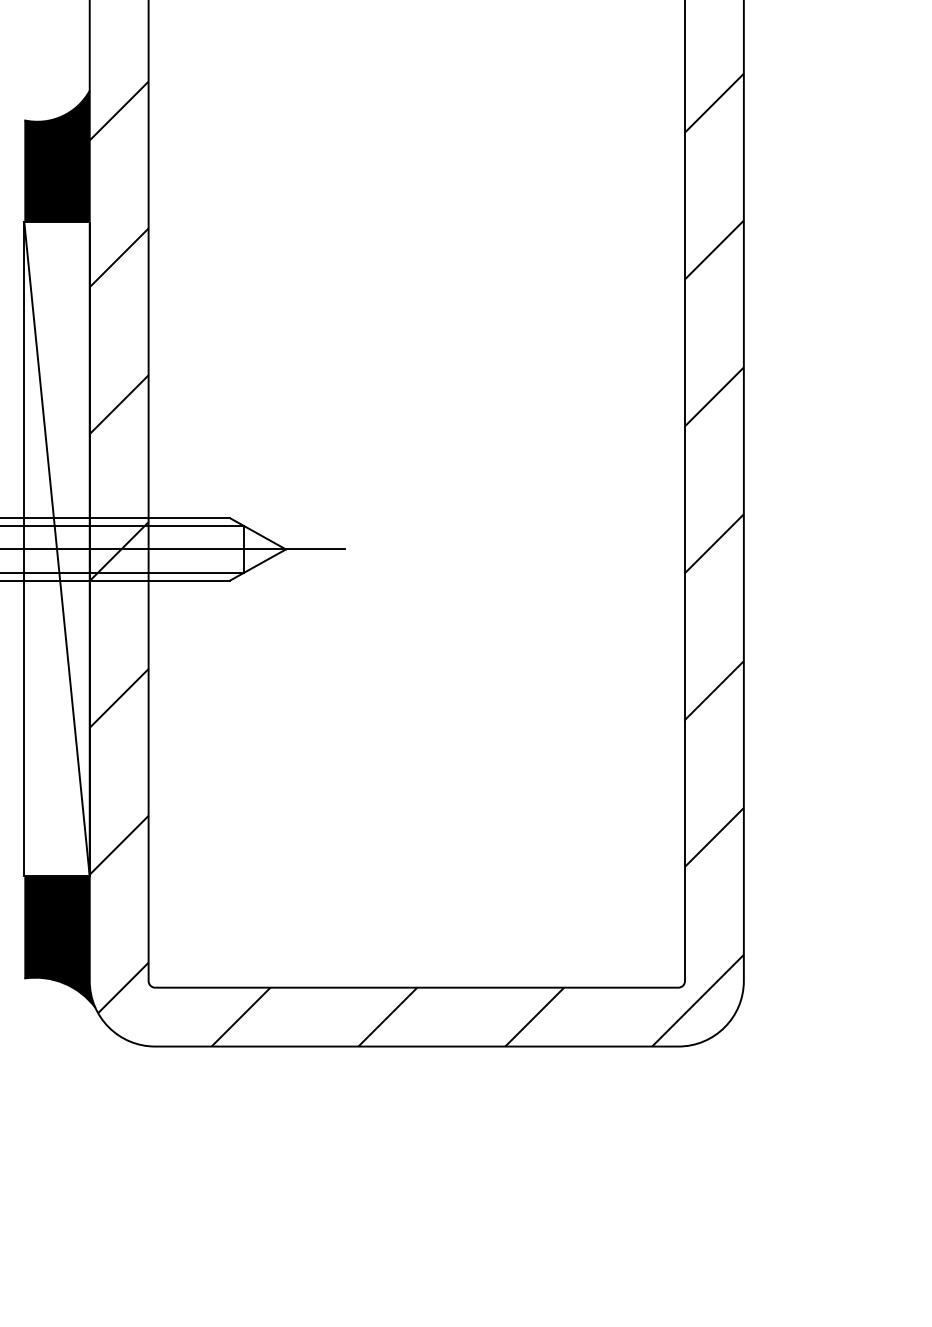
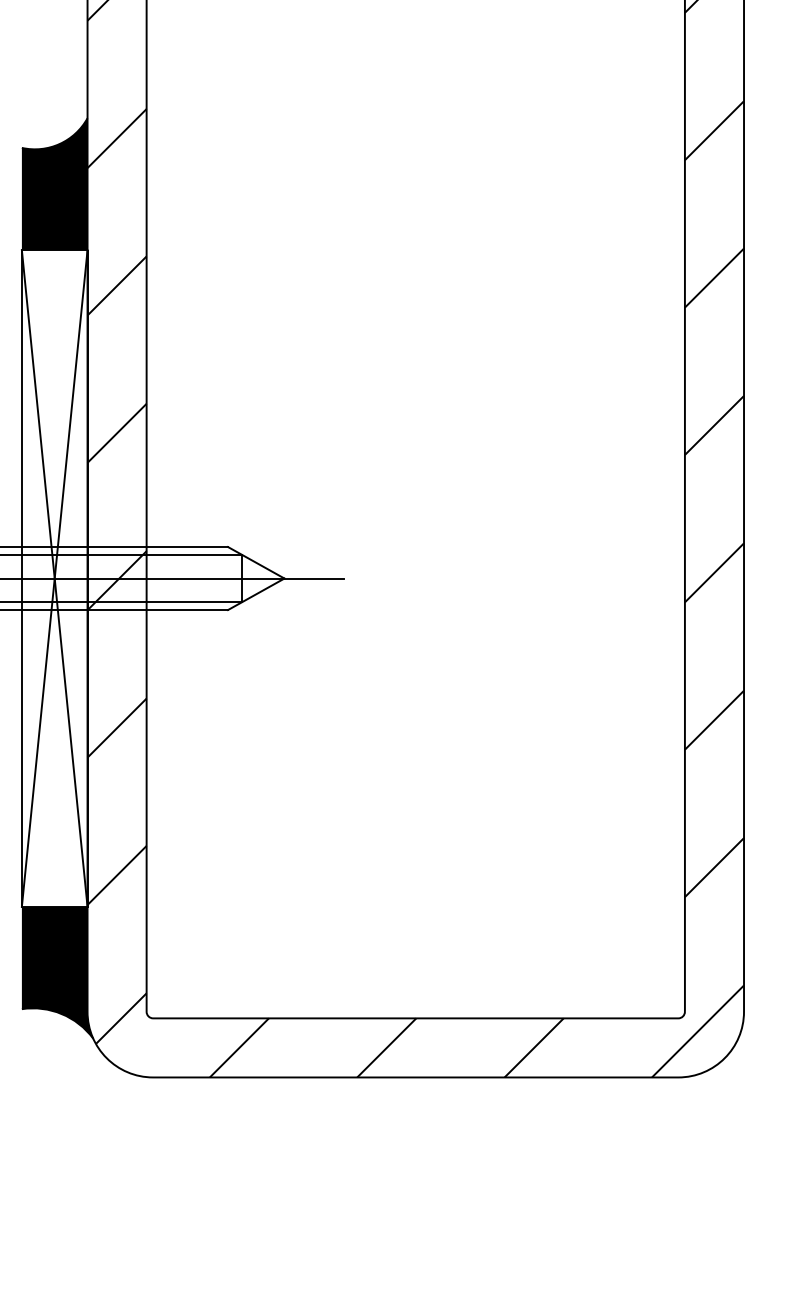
line: (56, 549) -> (54, 578), added

